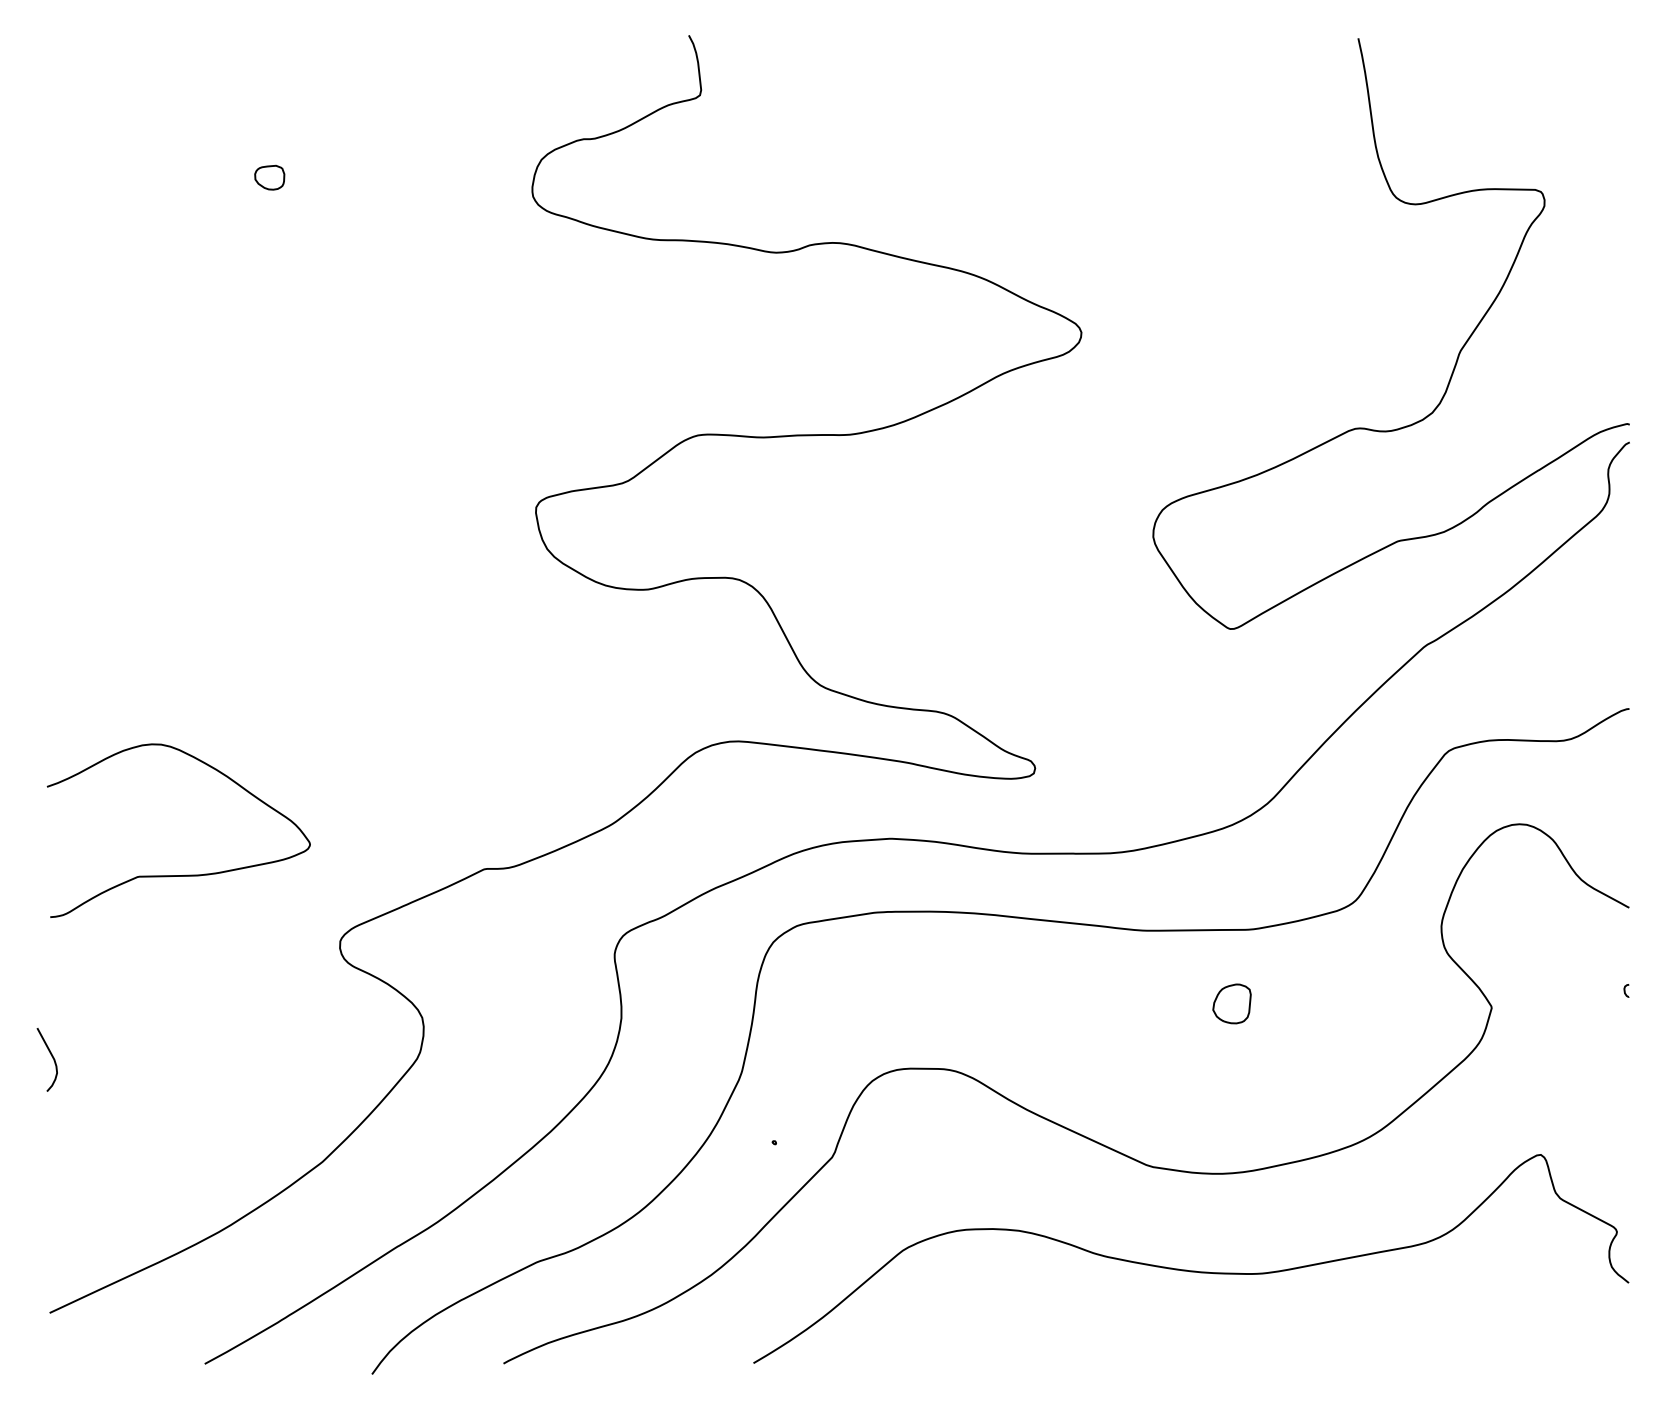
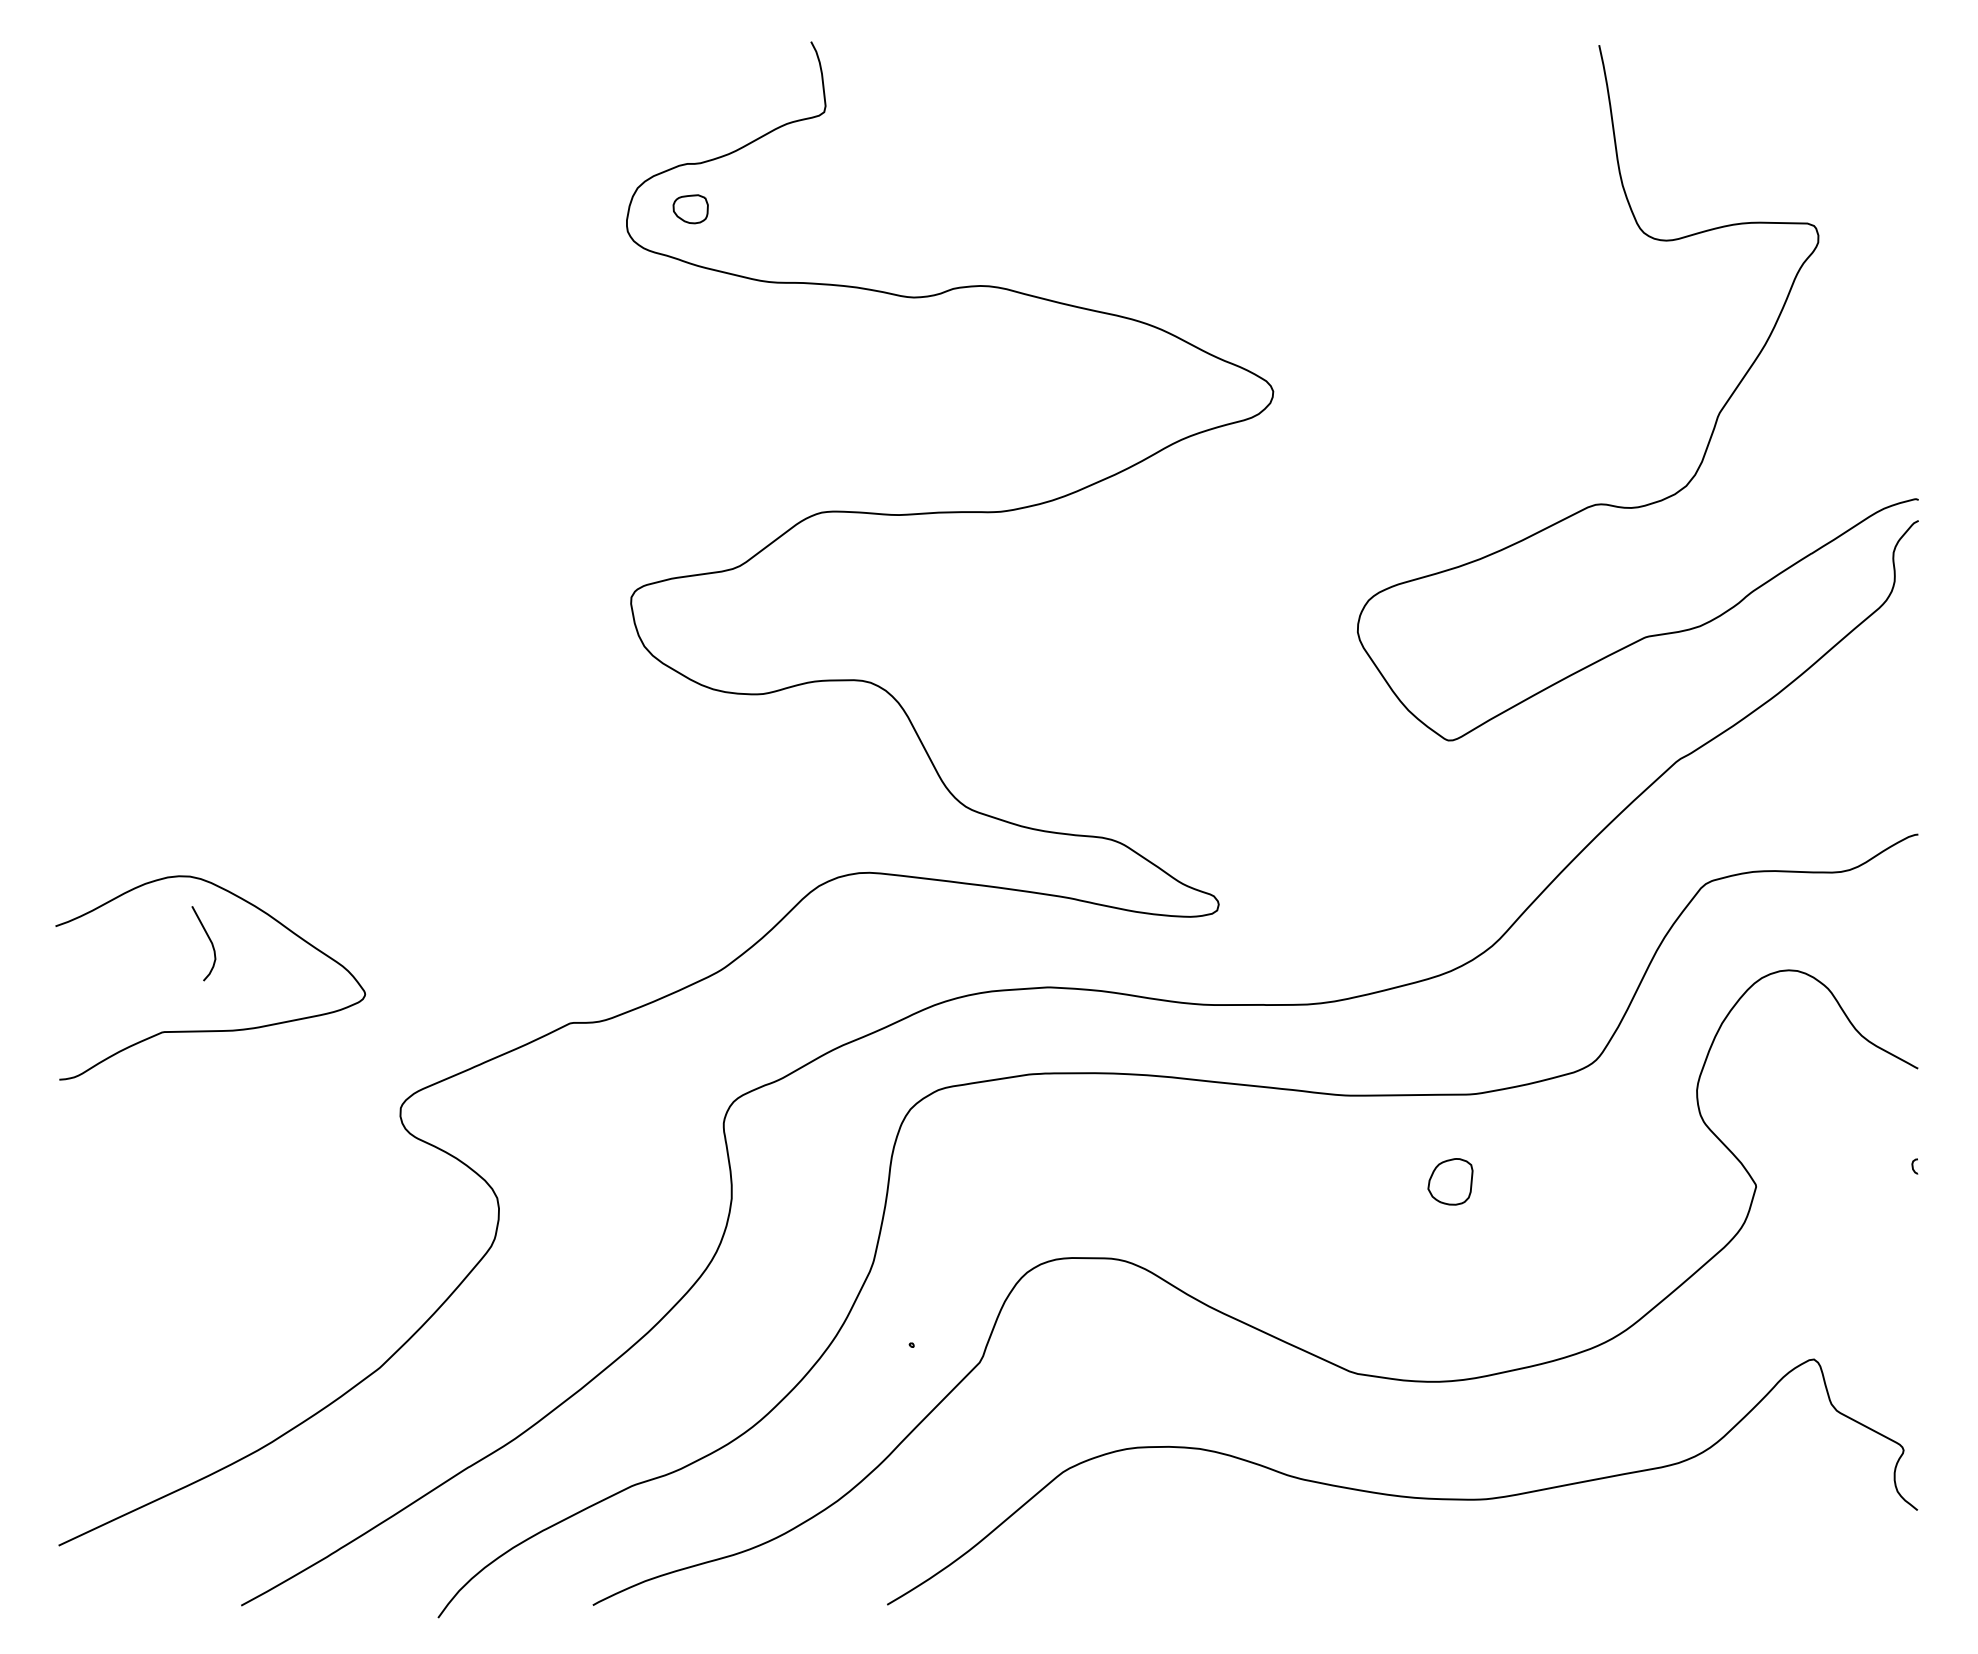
part: (269, 177) -> (690, 209), moved
curve: (52, 1057) -> (209, 940), moved

